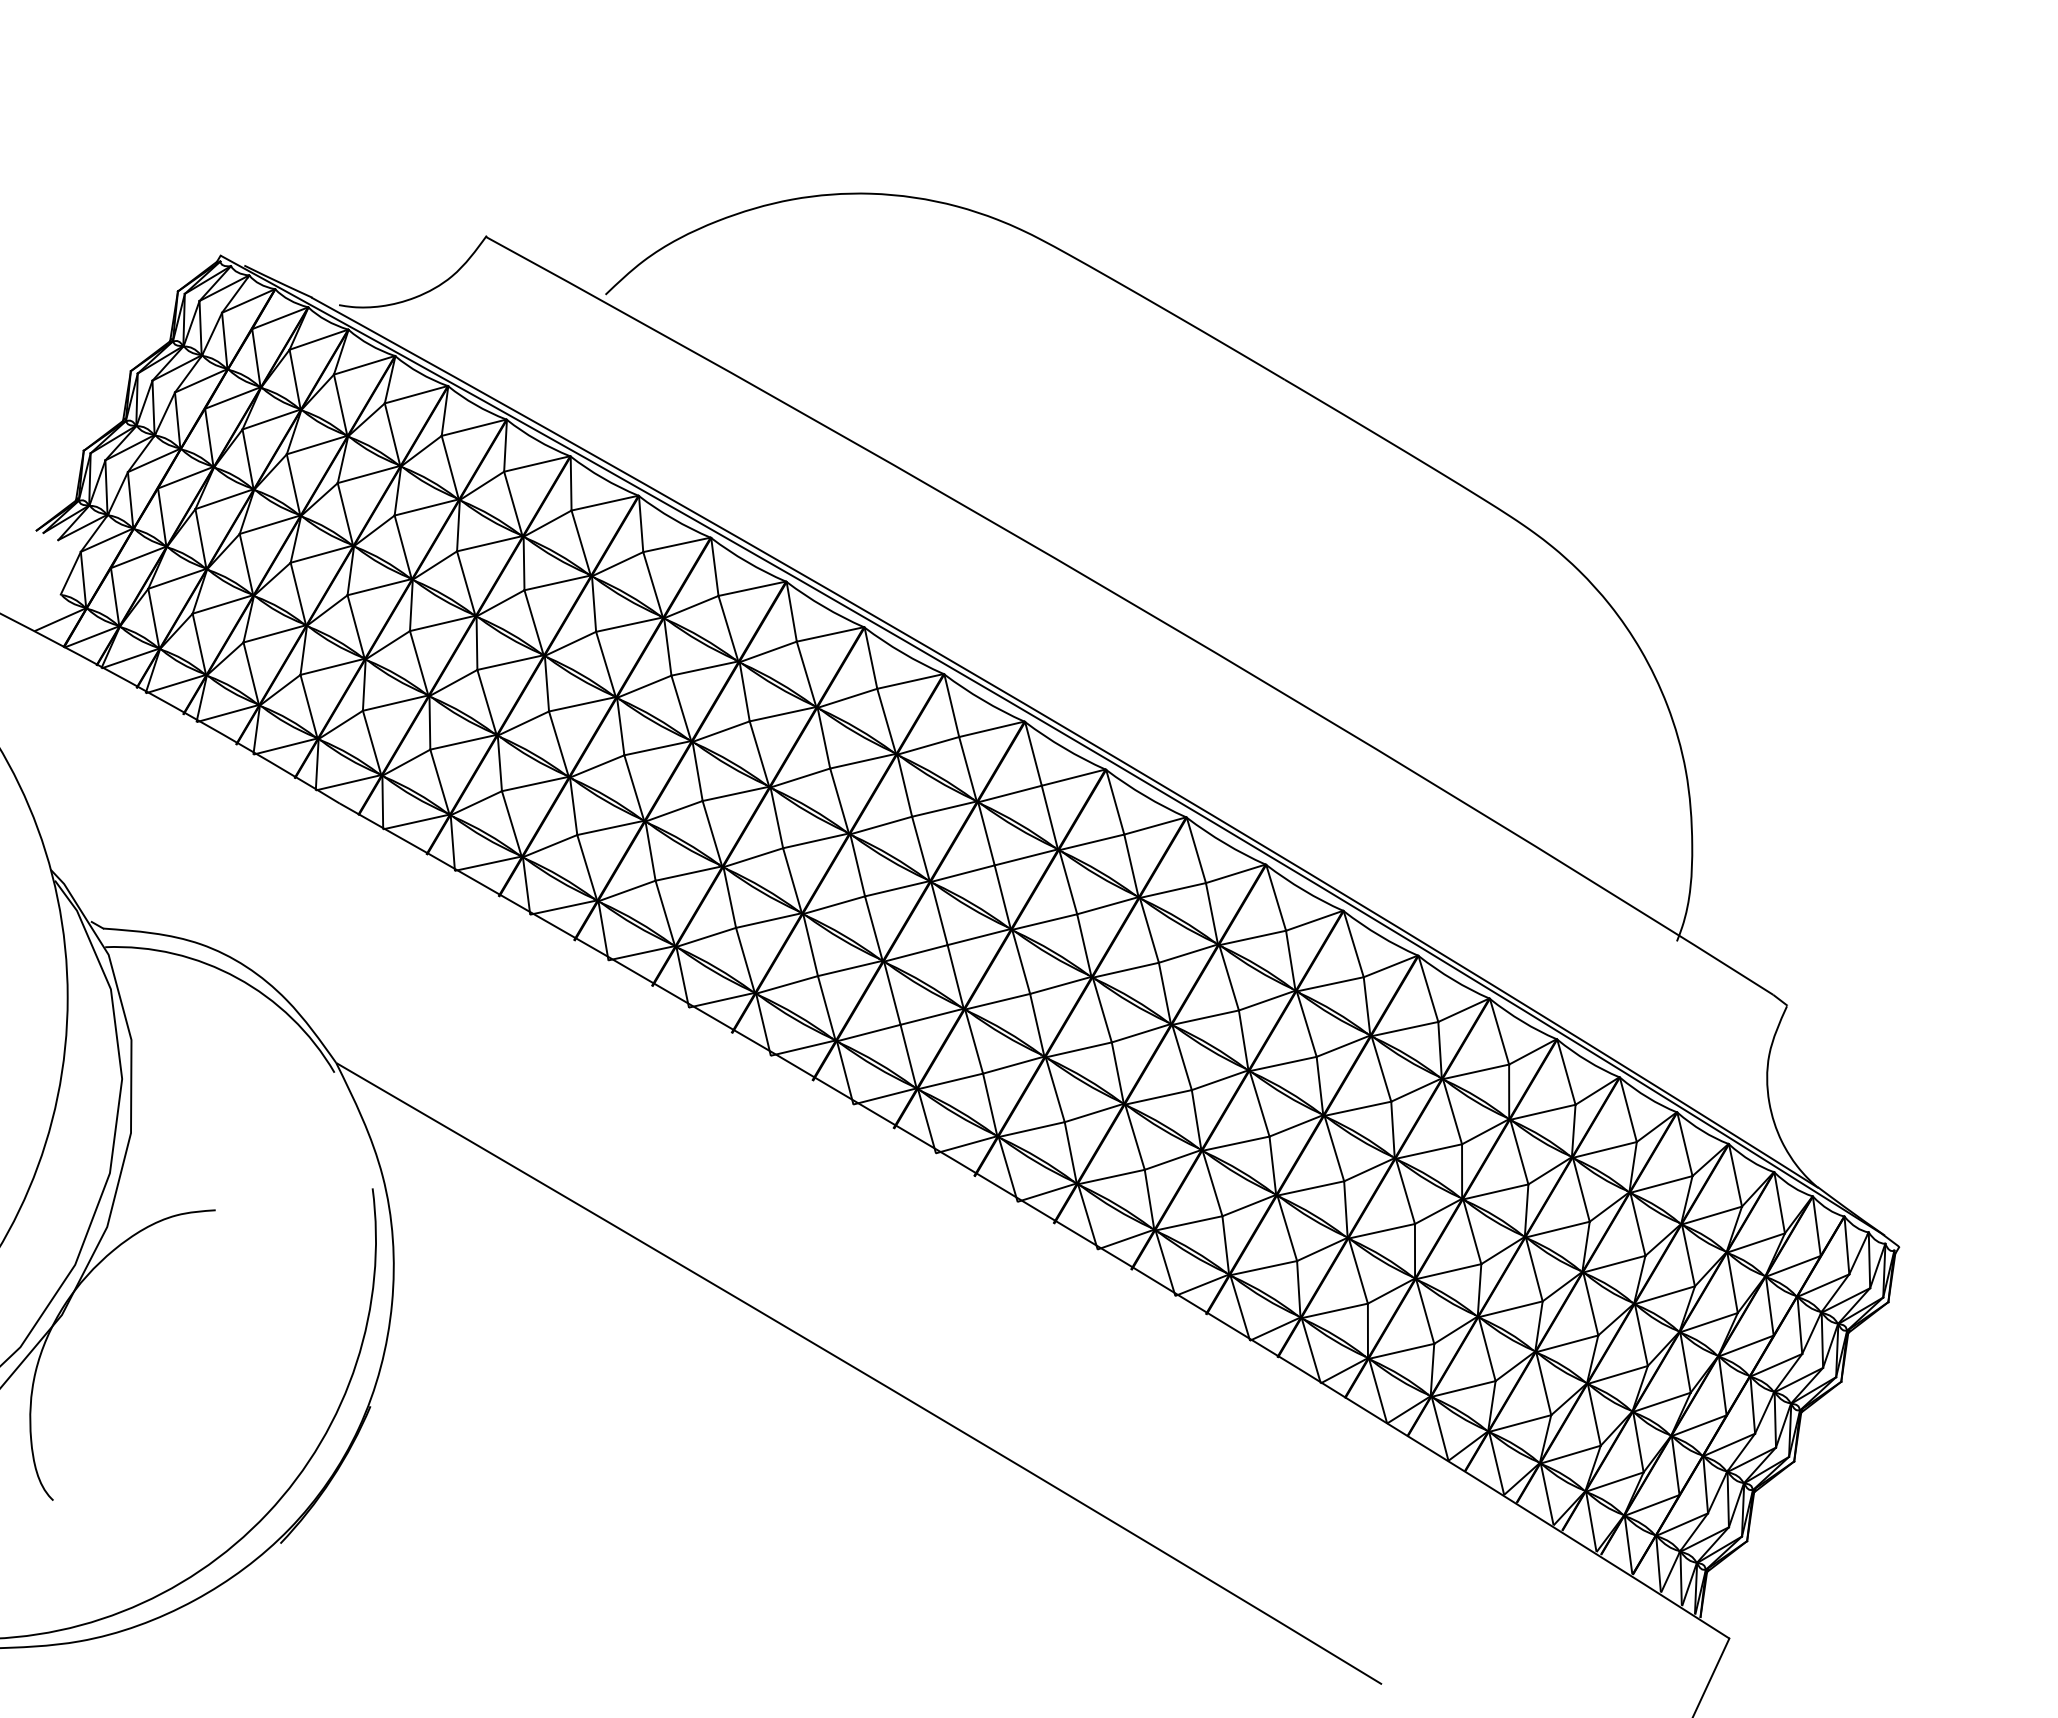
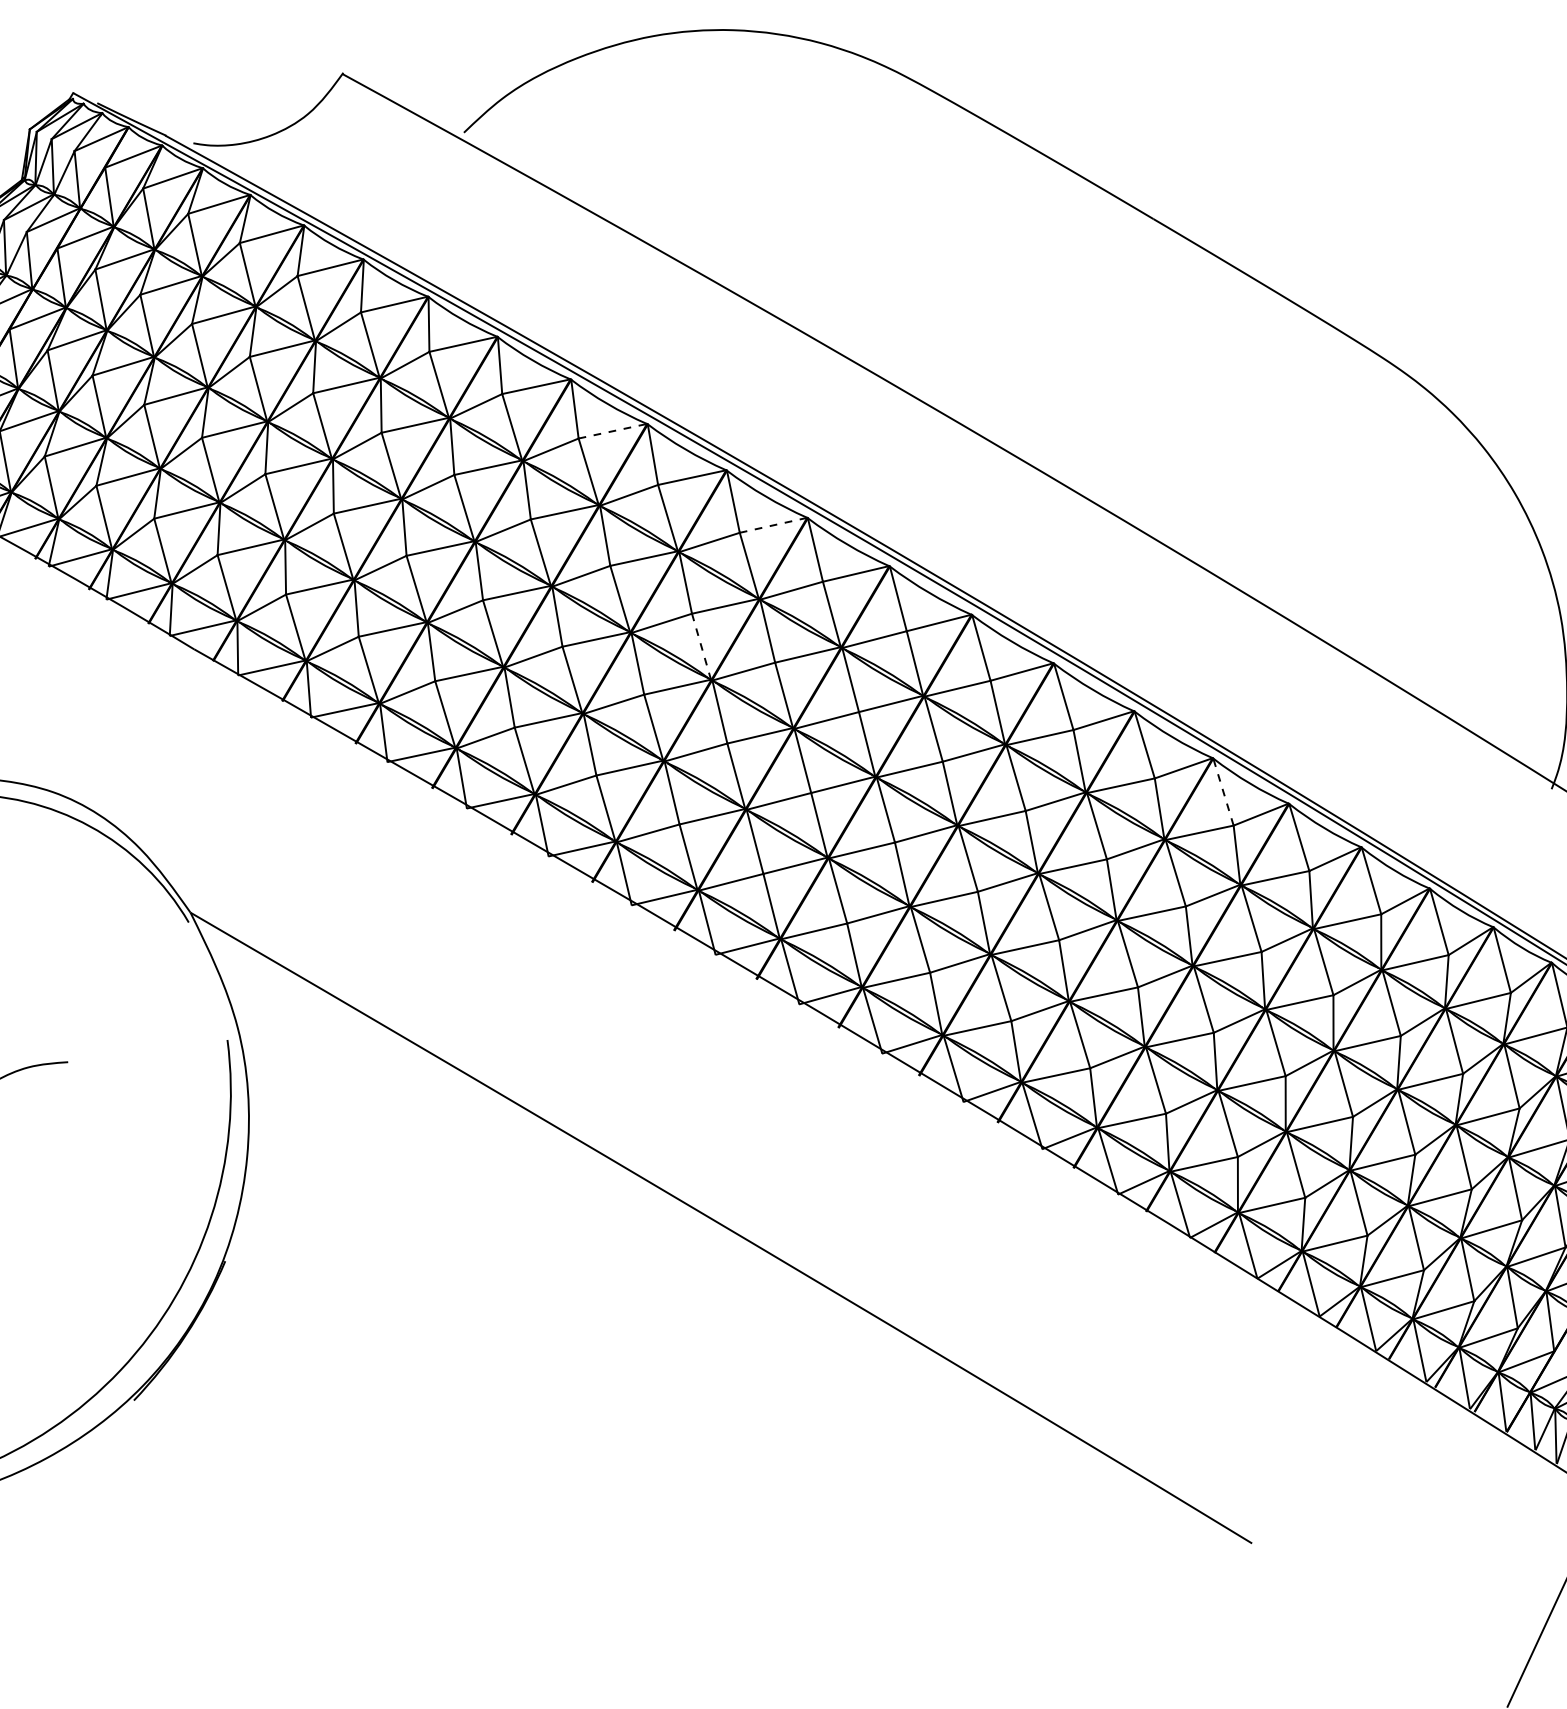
line: (752, 588) -> (613, 430), solid -> dashed
line: (910, 681) -> (773, 525), solid -> dashed
line: (839, 801) -> (701, 647), solid -> dashed
line: (1353, 944) -> (1223, 792), solid -> dashed

